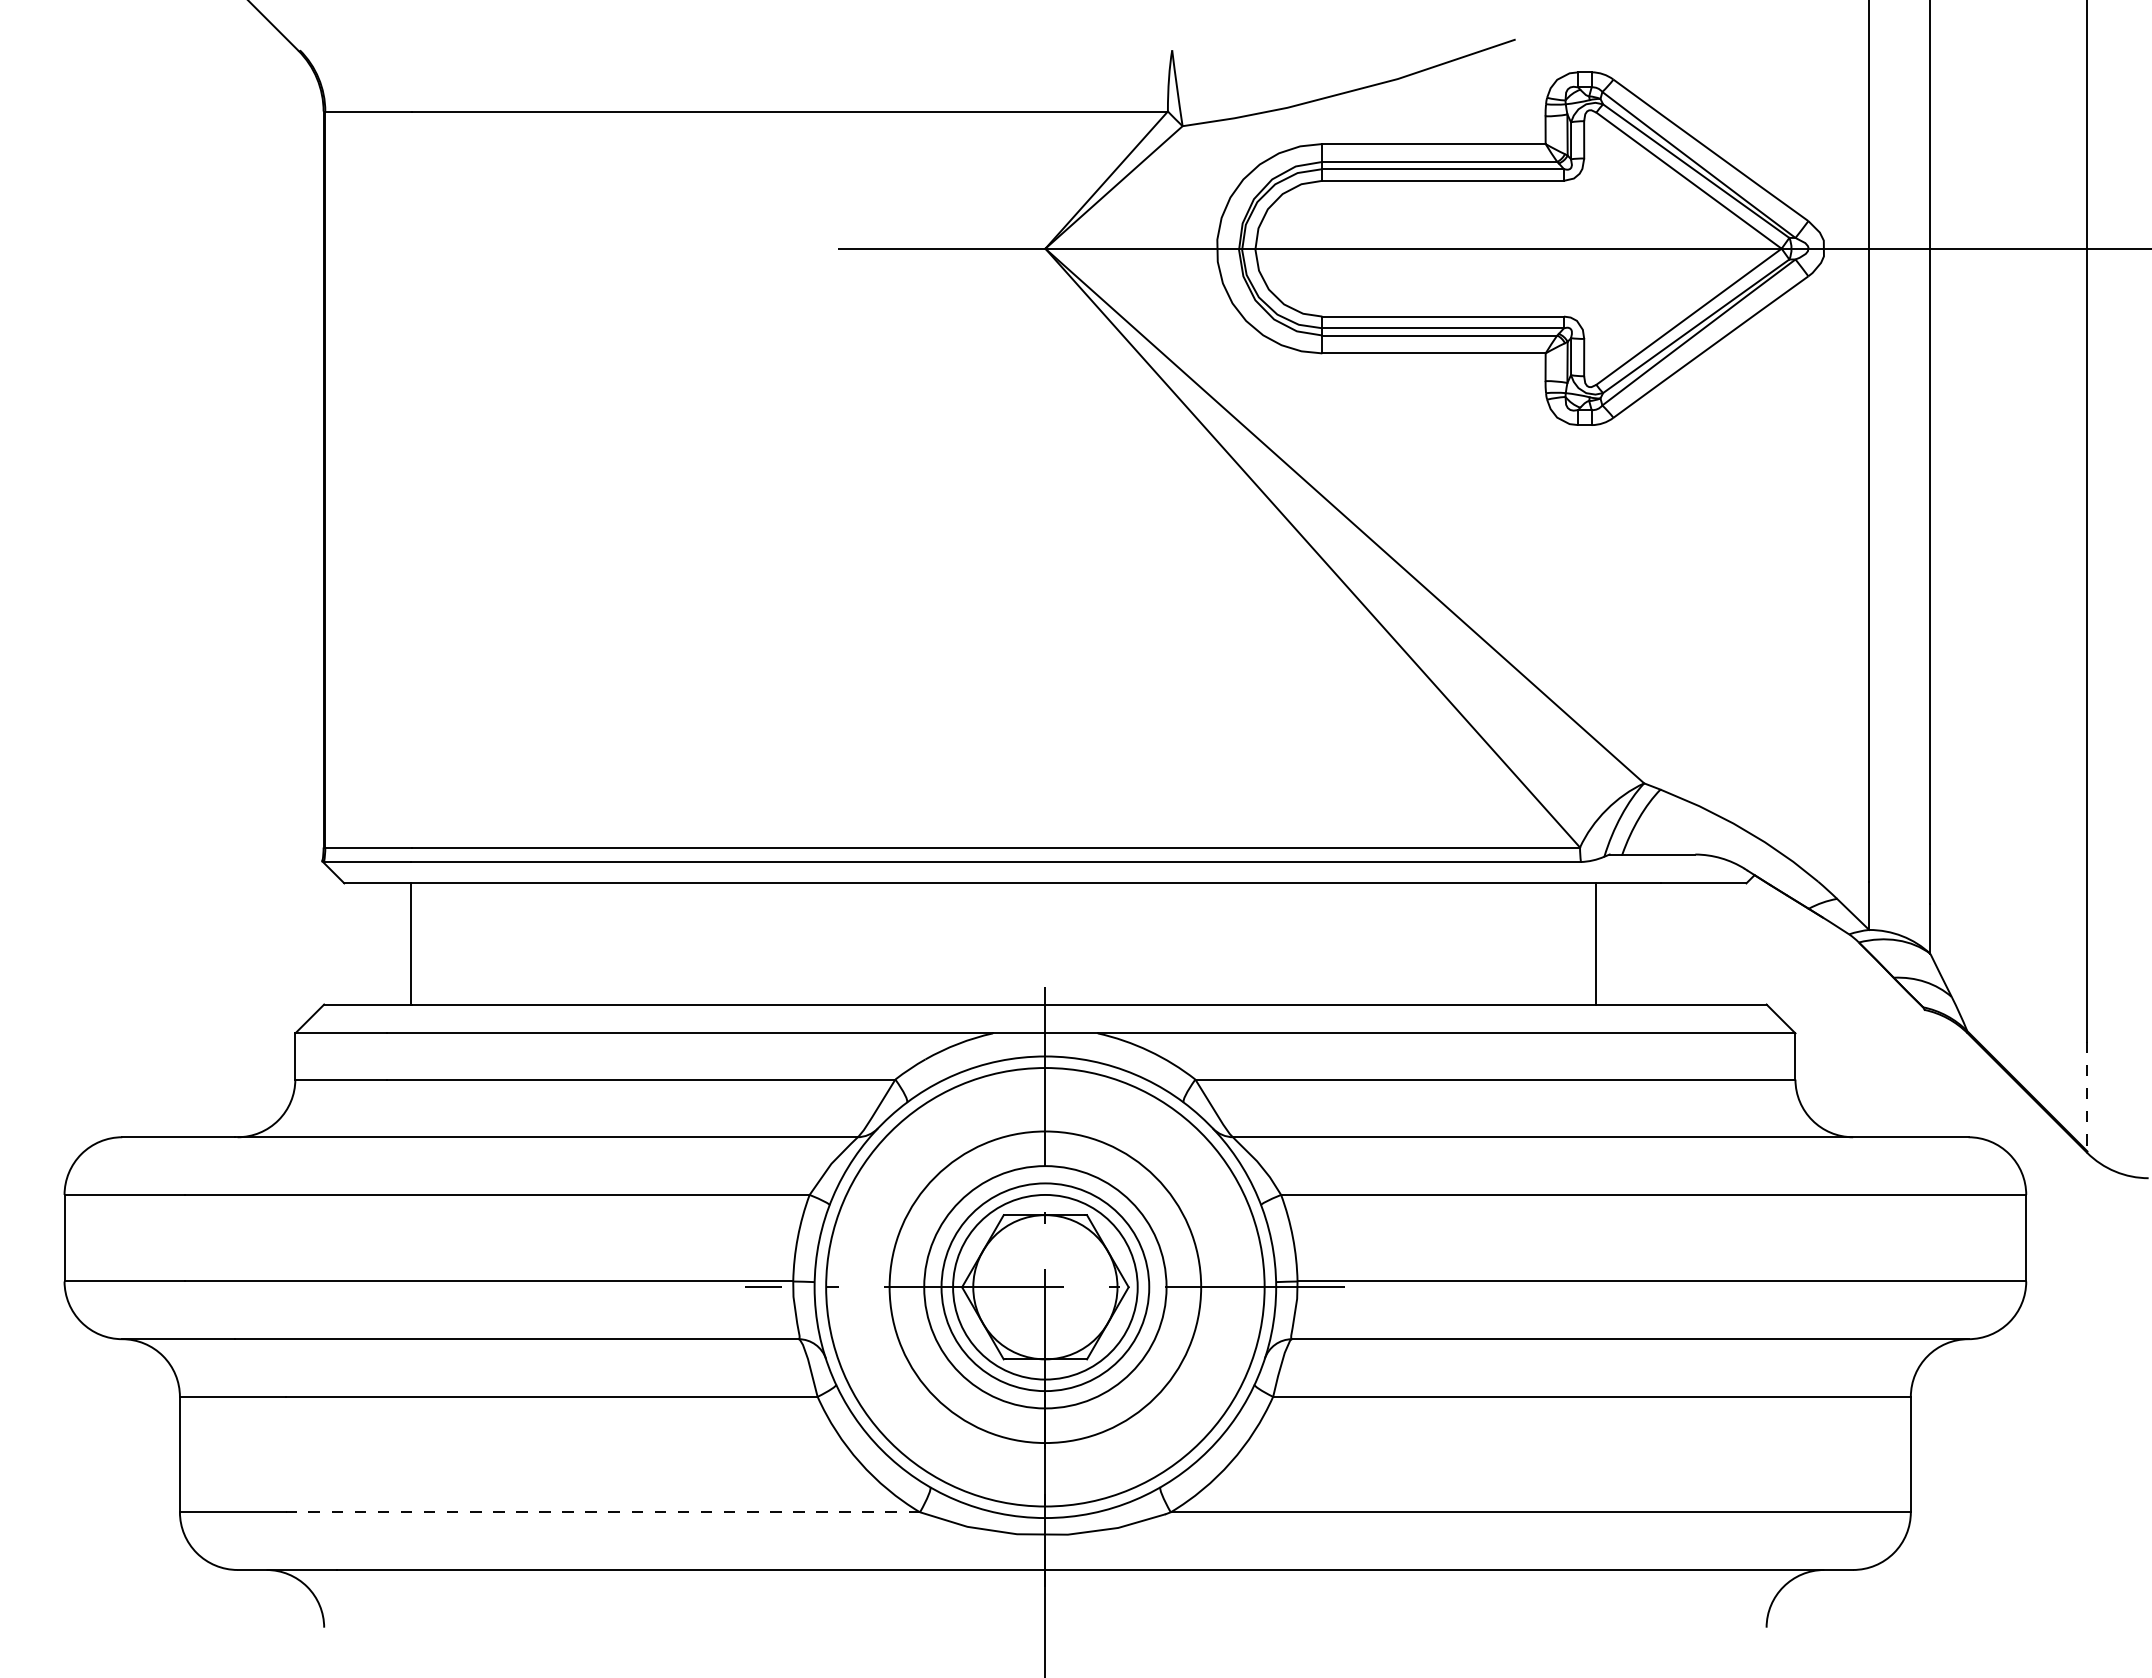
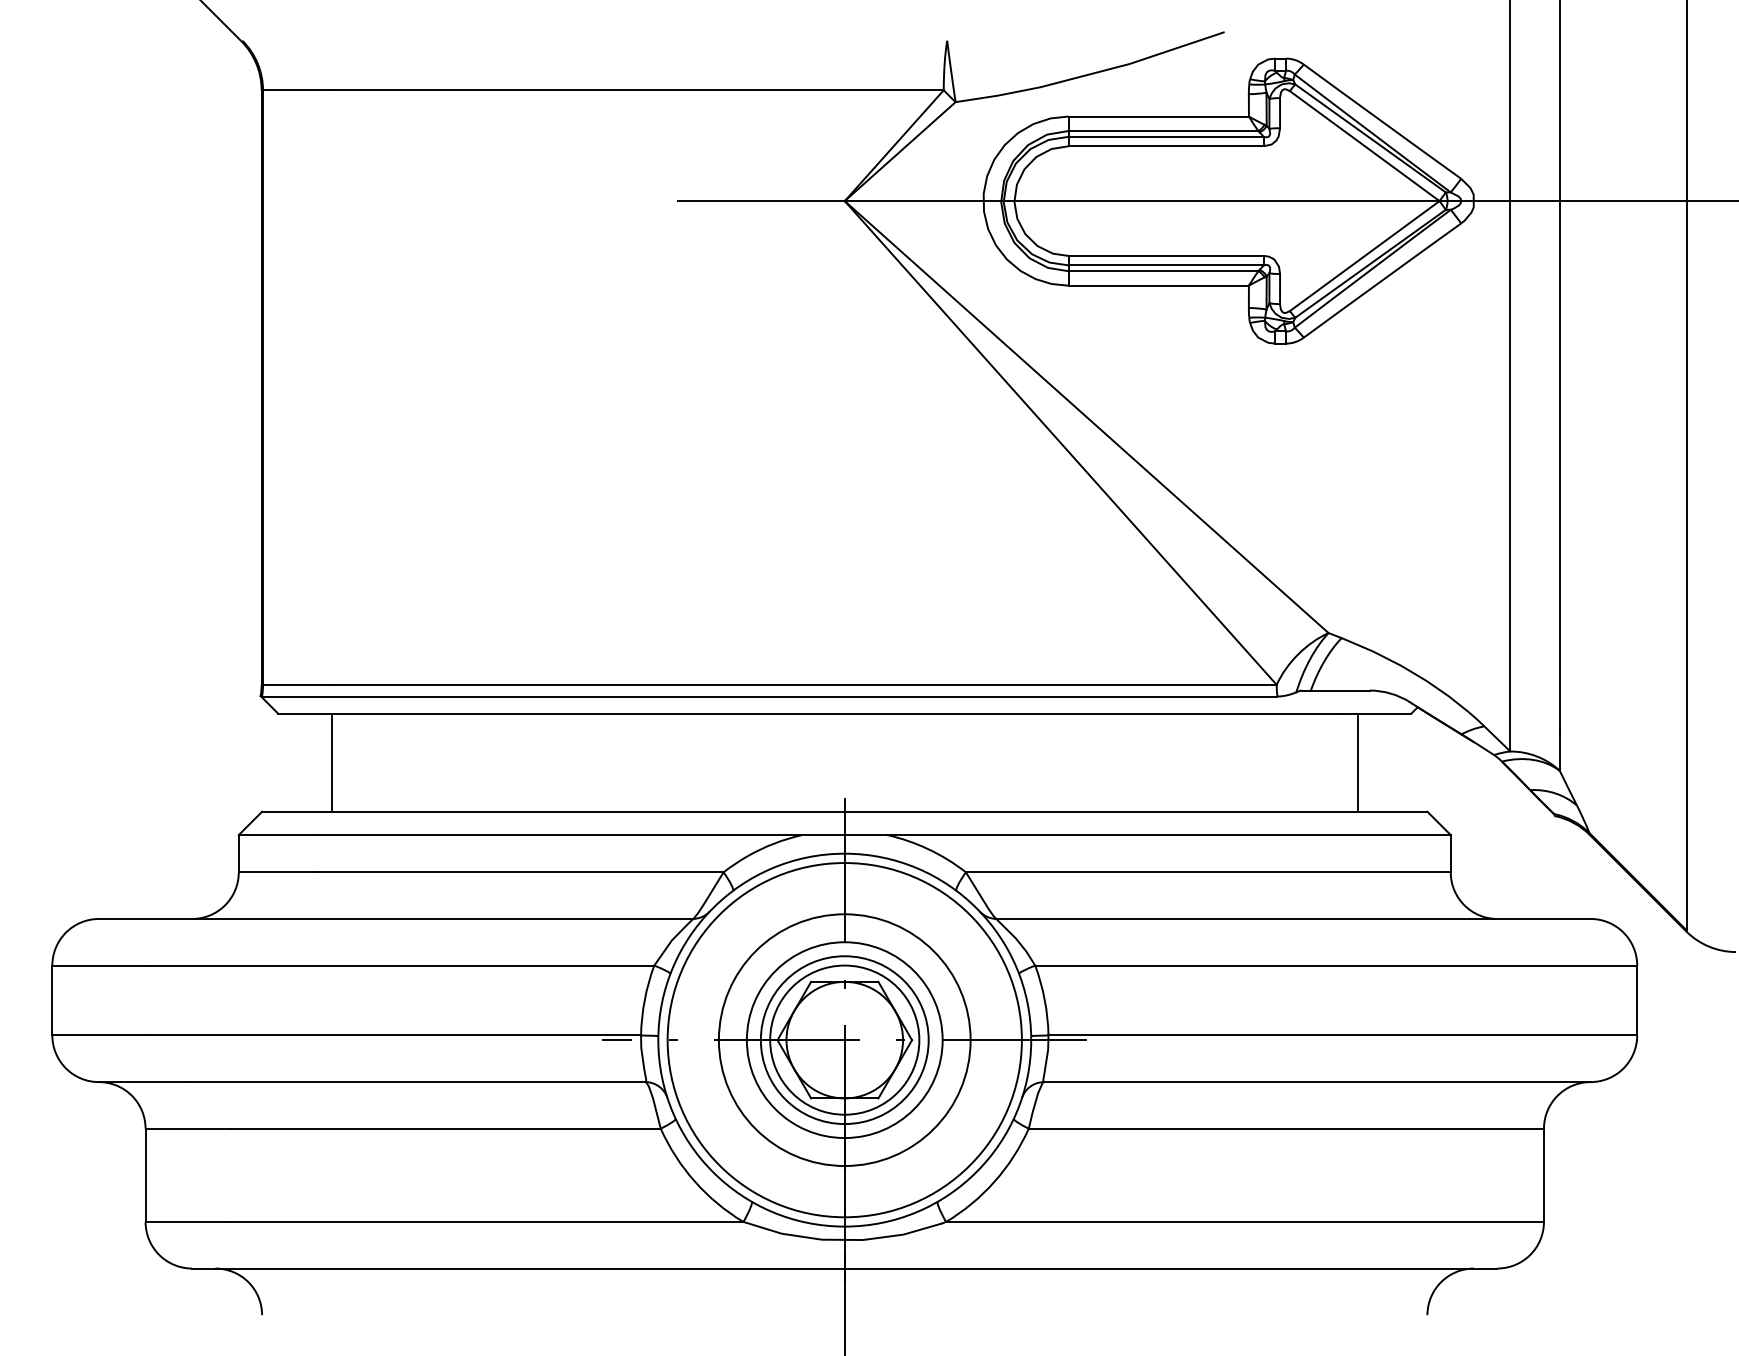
line: (1596, 943) -> (1357, 762), moved
line: (2087, 1096) -> (1686, 886), dashed -> solid
line: (602, 1512) -> (486, 1222), dashed -> solid

